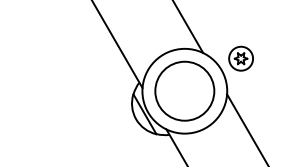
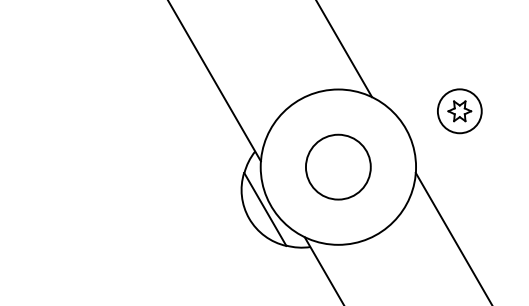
part: (240, 58) -> (458, 110), moved
circle: (184, 90) -> (337, 165), size x0.6

